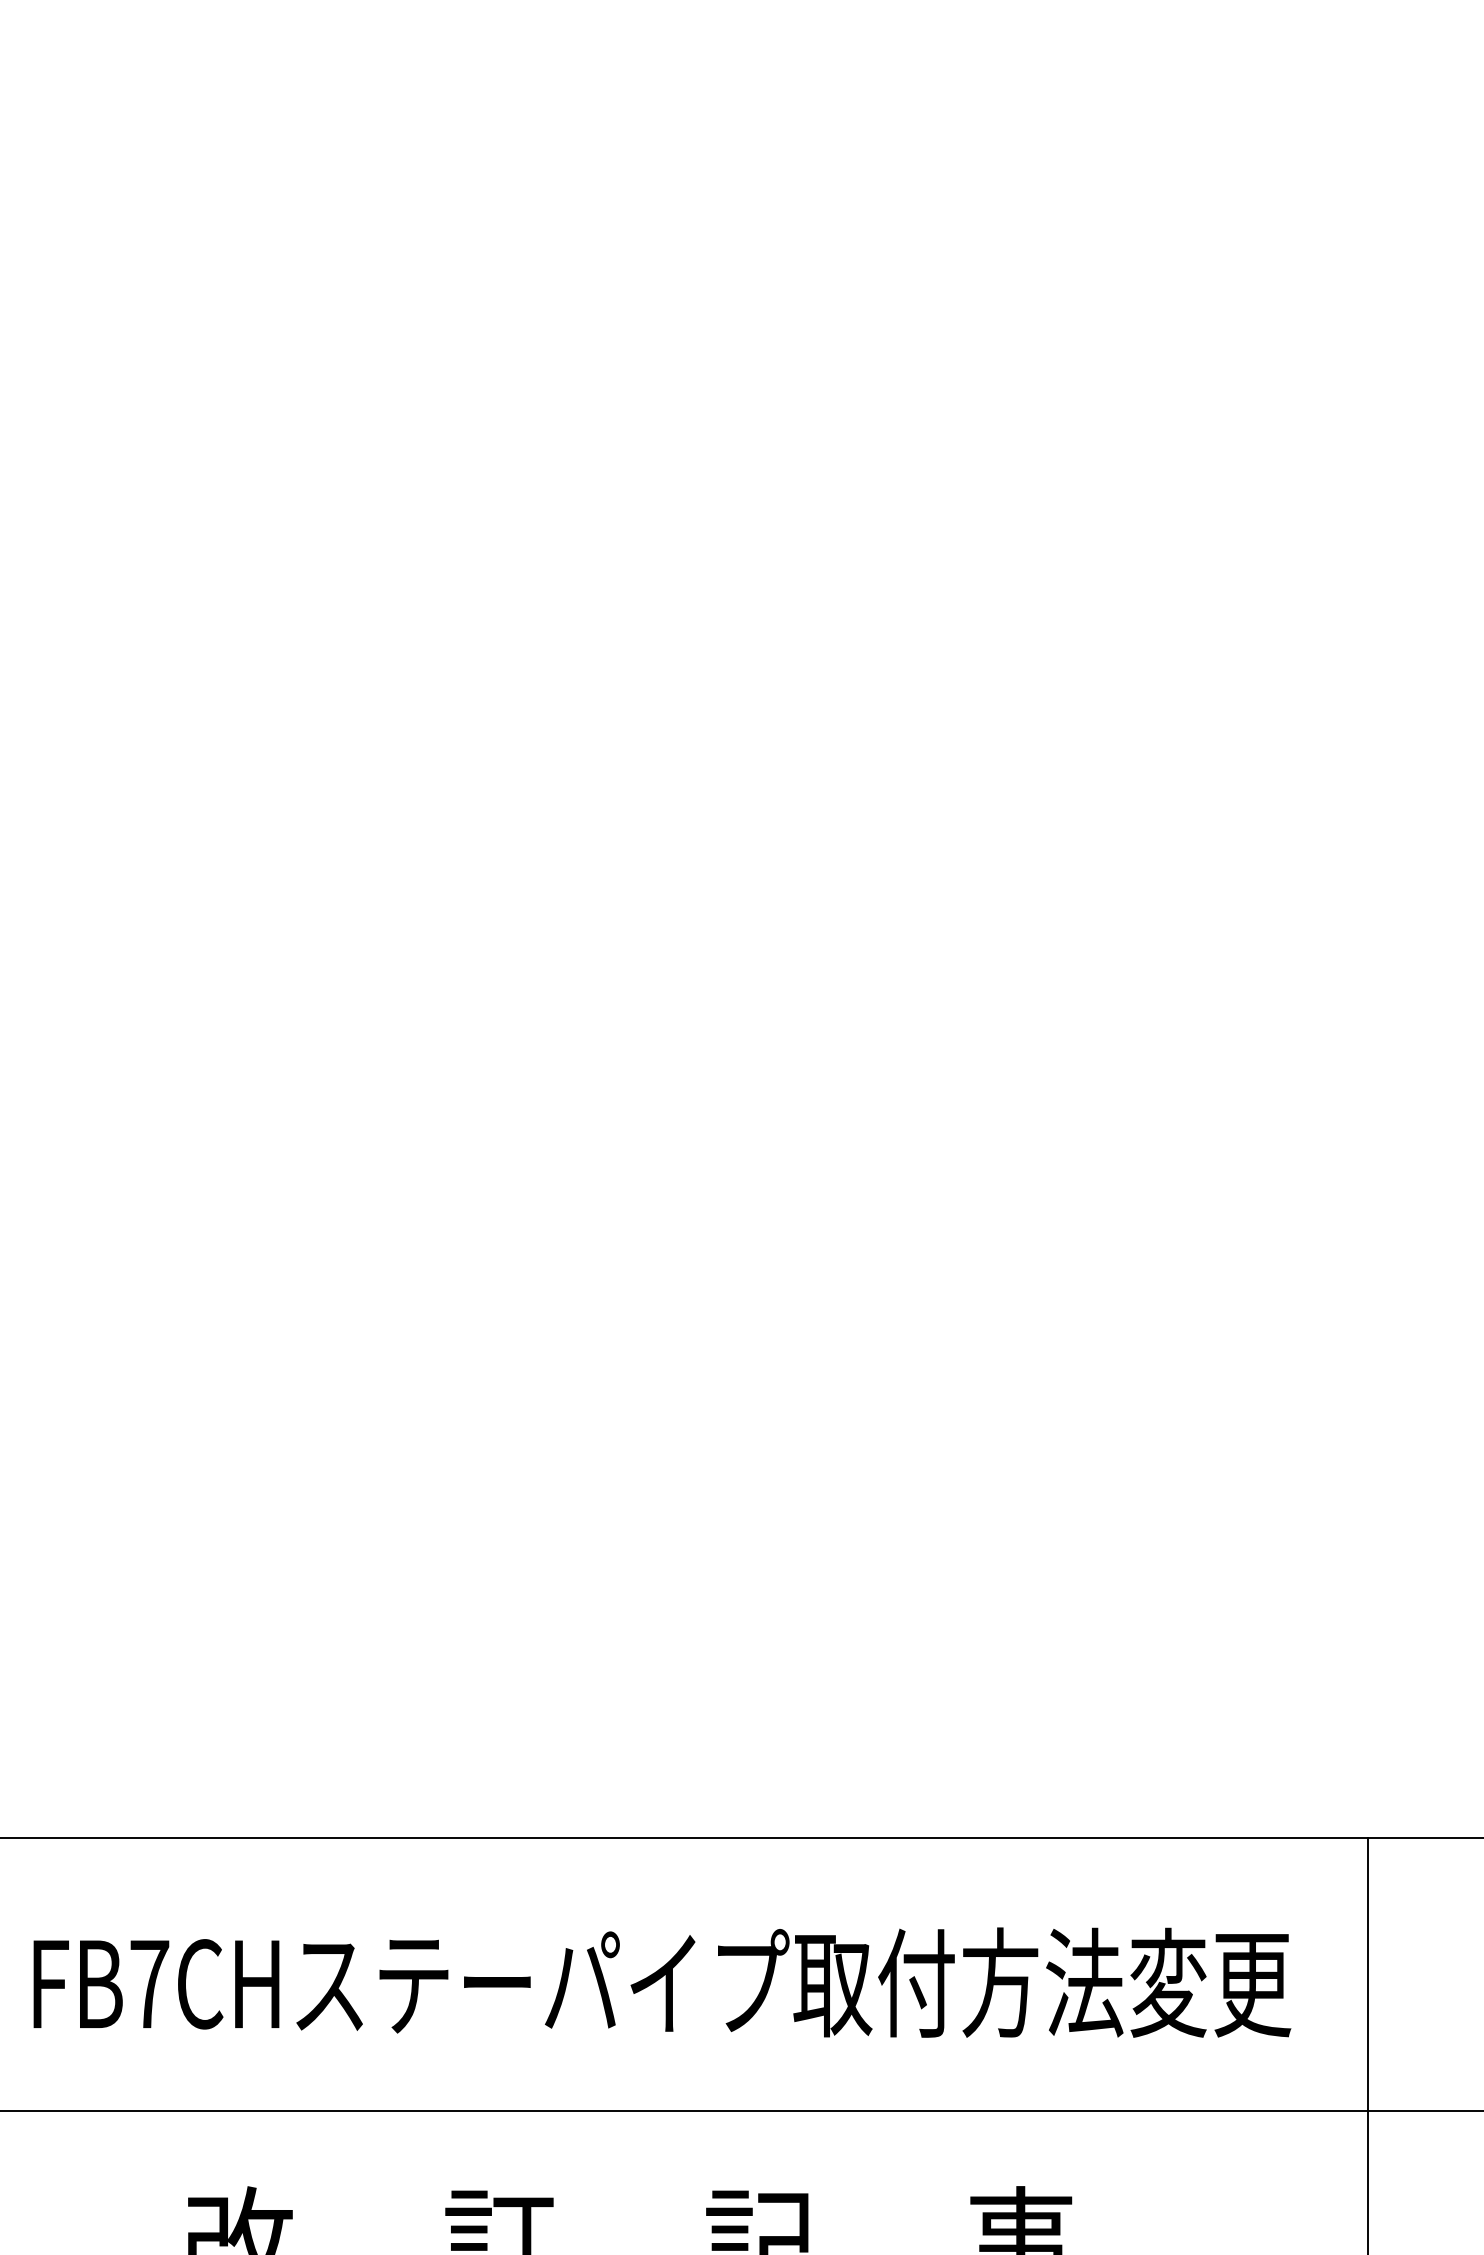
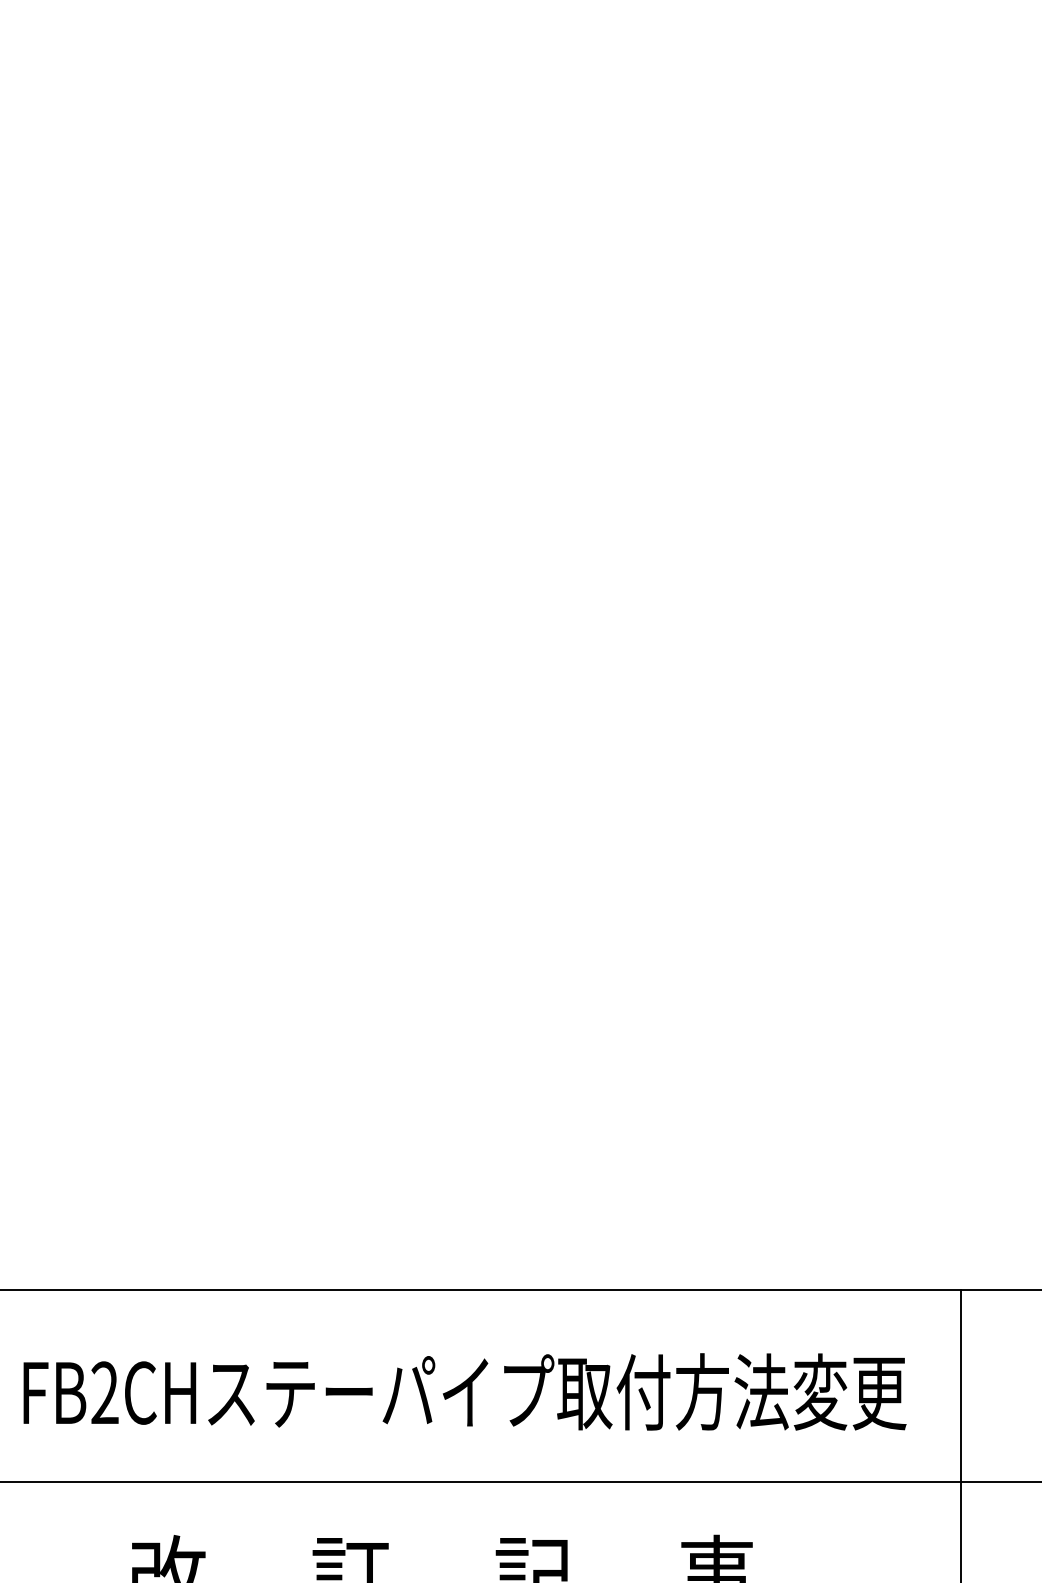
text: (148, 1983) -> (104, 1392), FB7CH -> FB2CH

